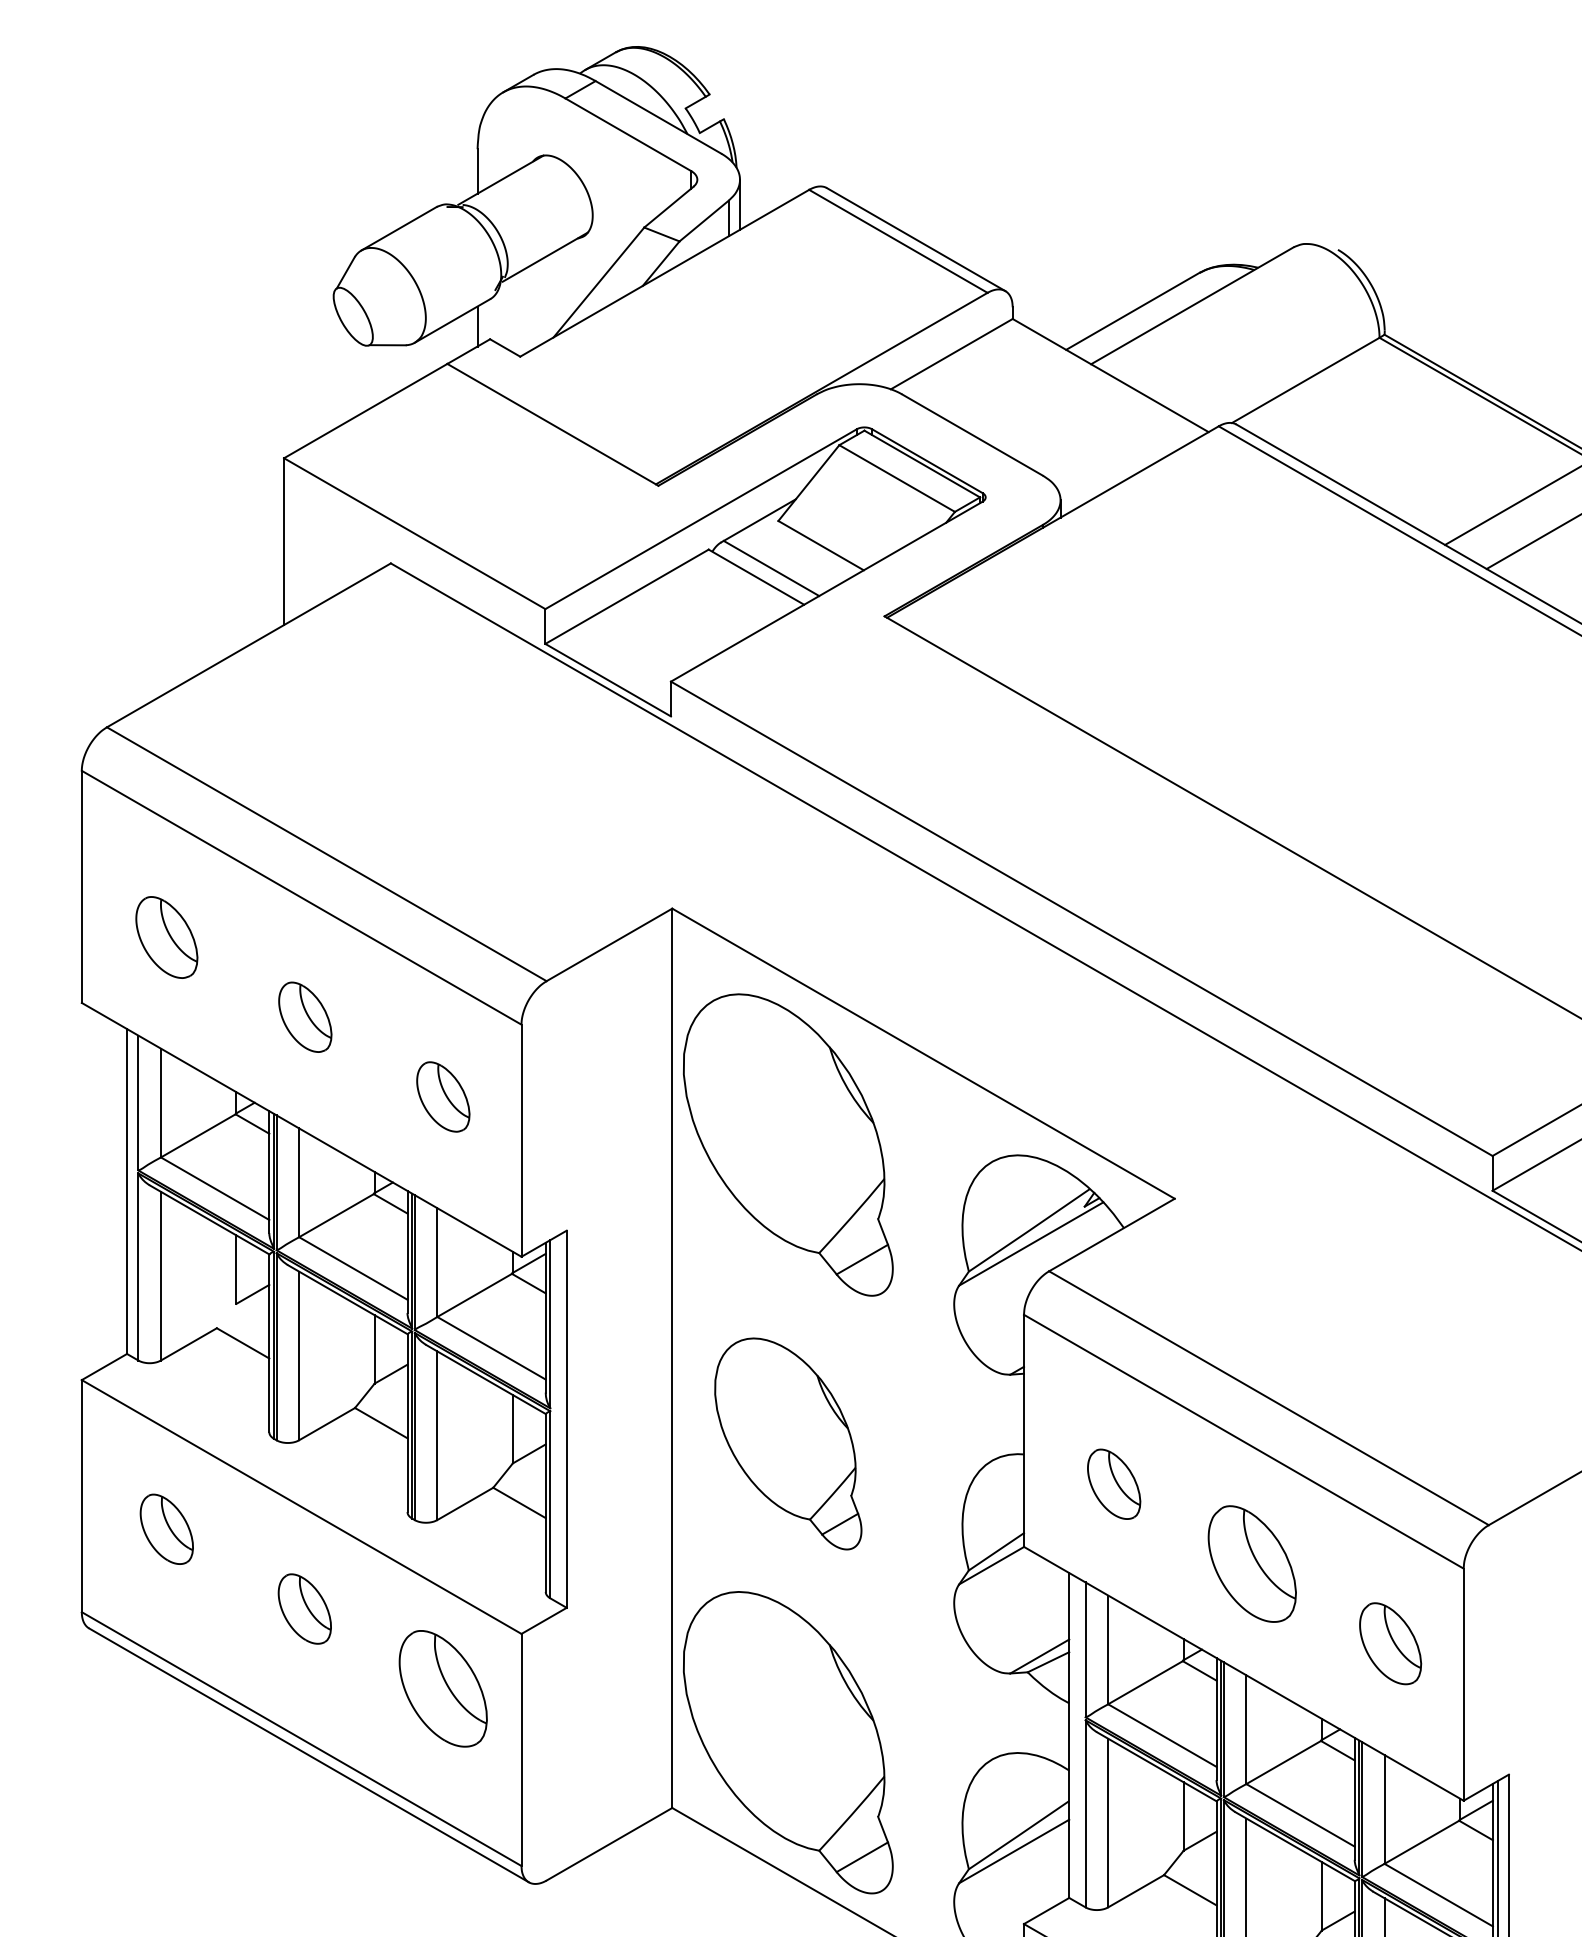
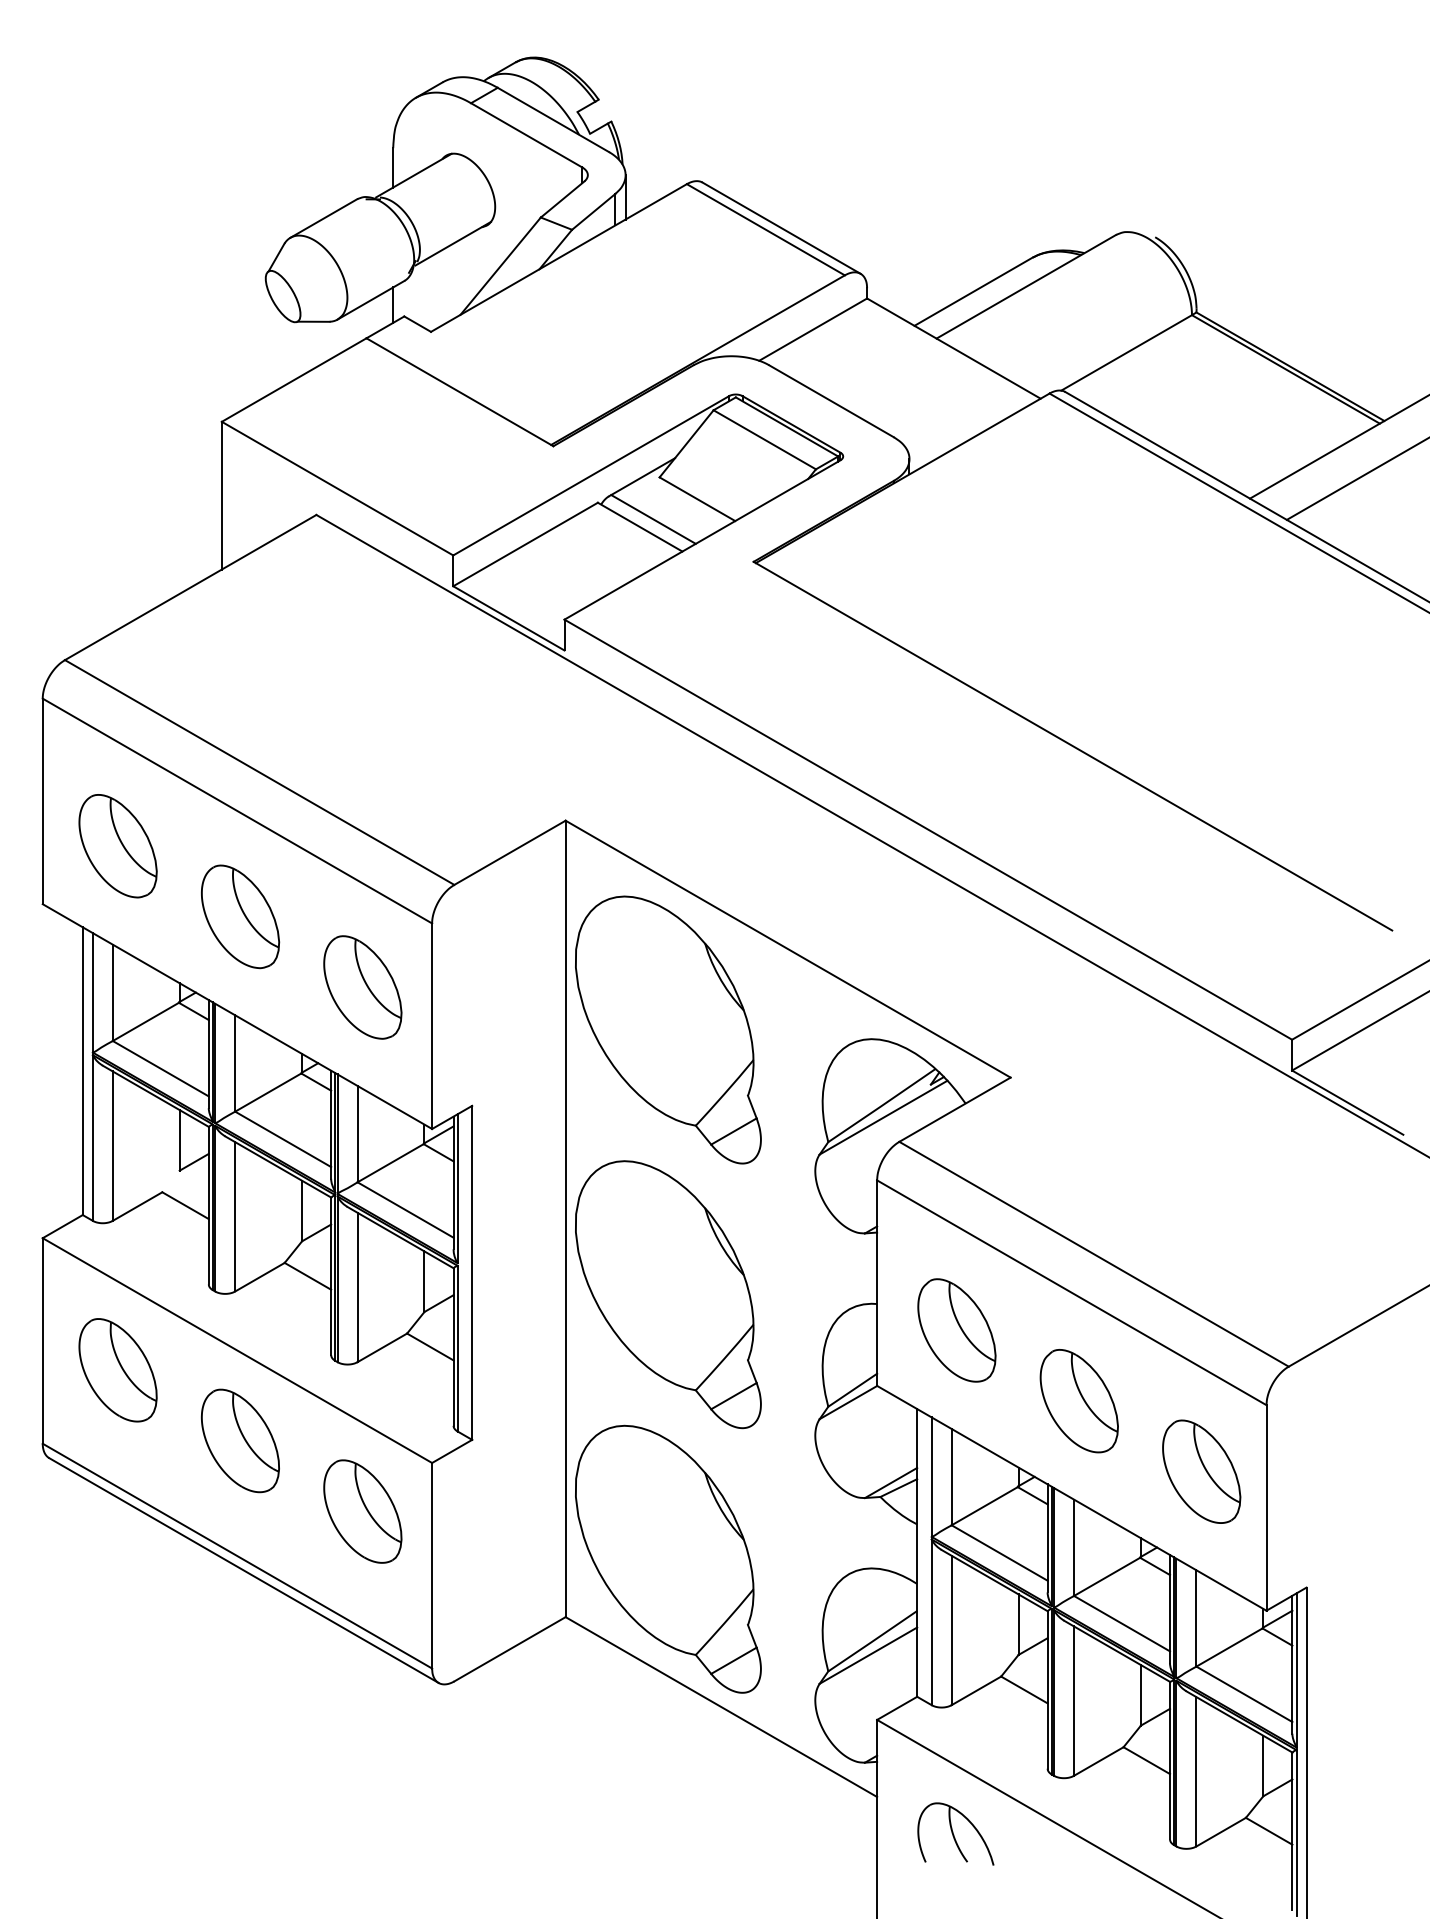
part: (166, 937) -> (117, 846), size x1.43
part: (305, 1016) -> (240, 916), size x1.67
part: (442, 1097) -> (362, 987), size x1.67
part: (788, 1443) -> (668, 1294), size x1.43
part: (1113, 1484) -> (956, 1330), size x1.67
part: (166, 1529) -> (117, 1370), size x1.67
part: (303, 1608) -> (239, 1440), size x1.67
part: (1390, 1643) -> (1201, 1471), size x1.43

